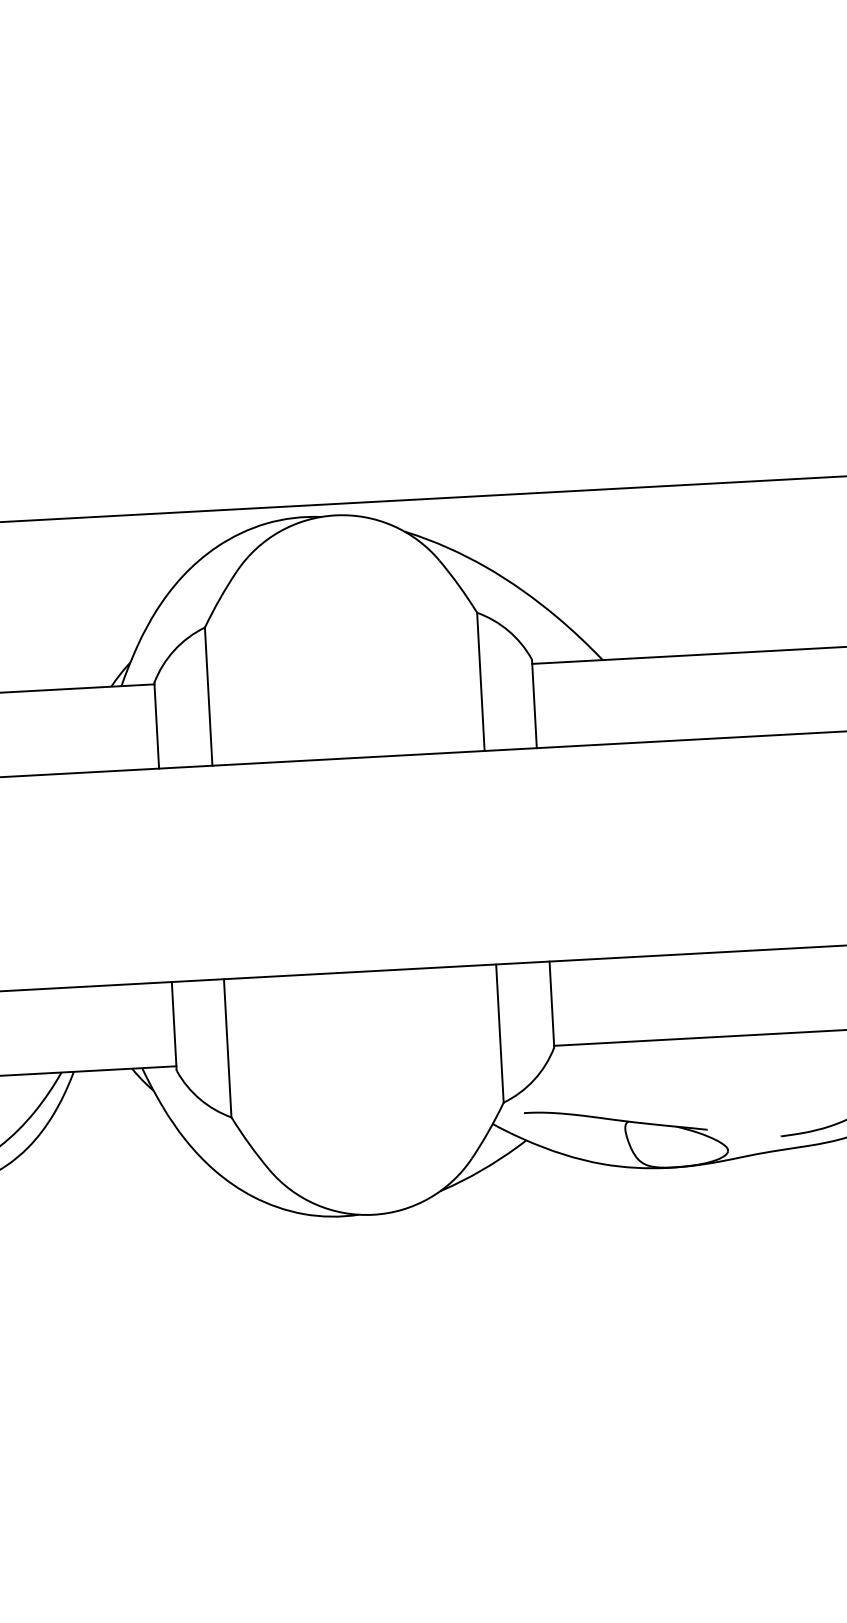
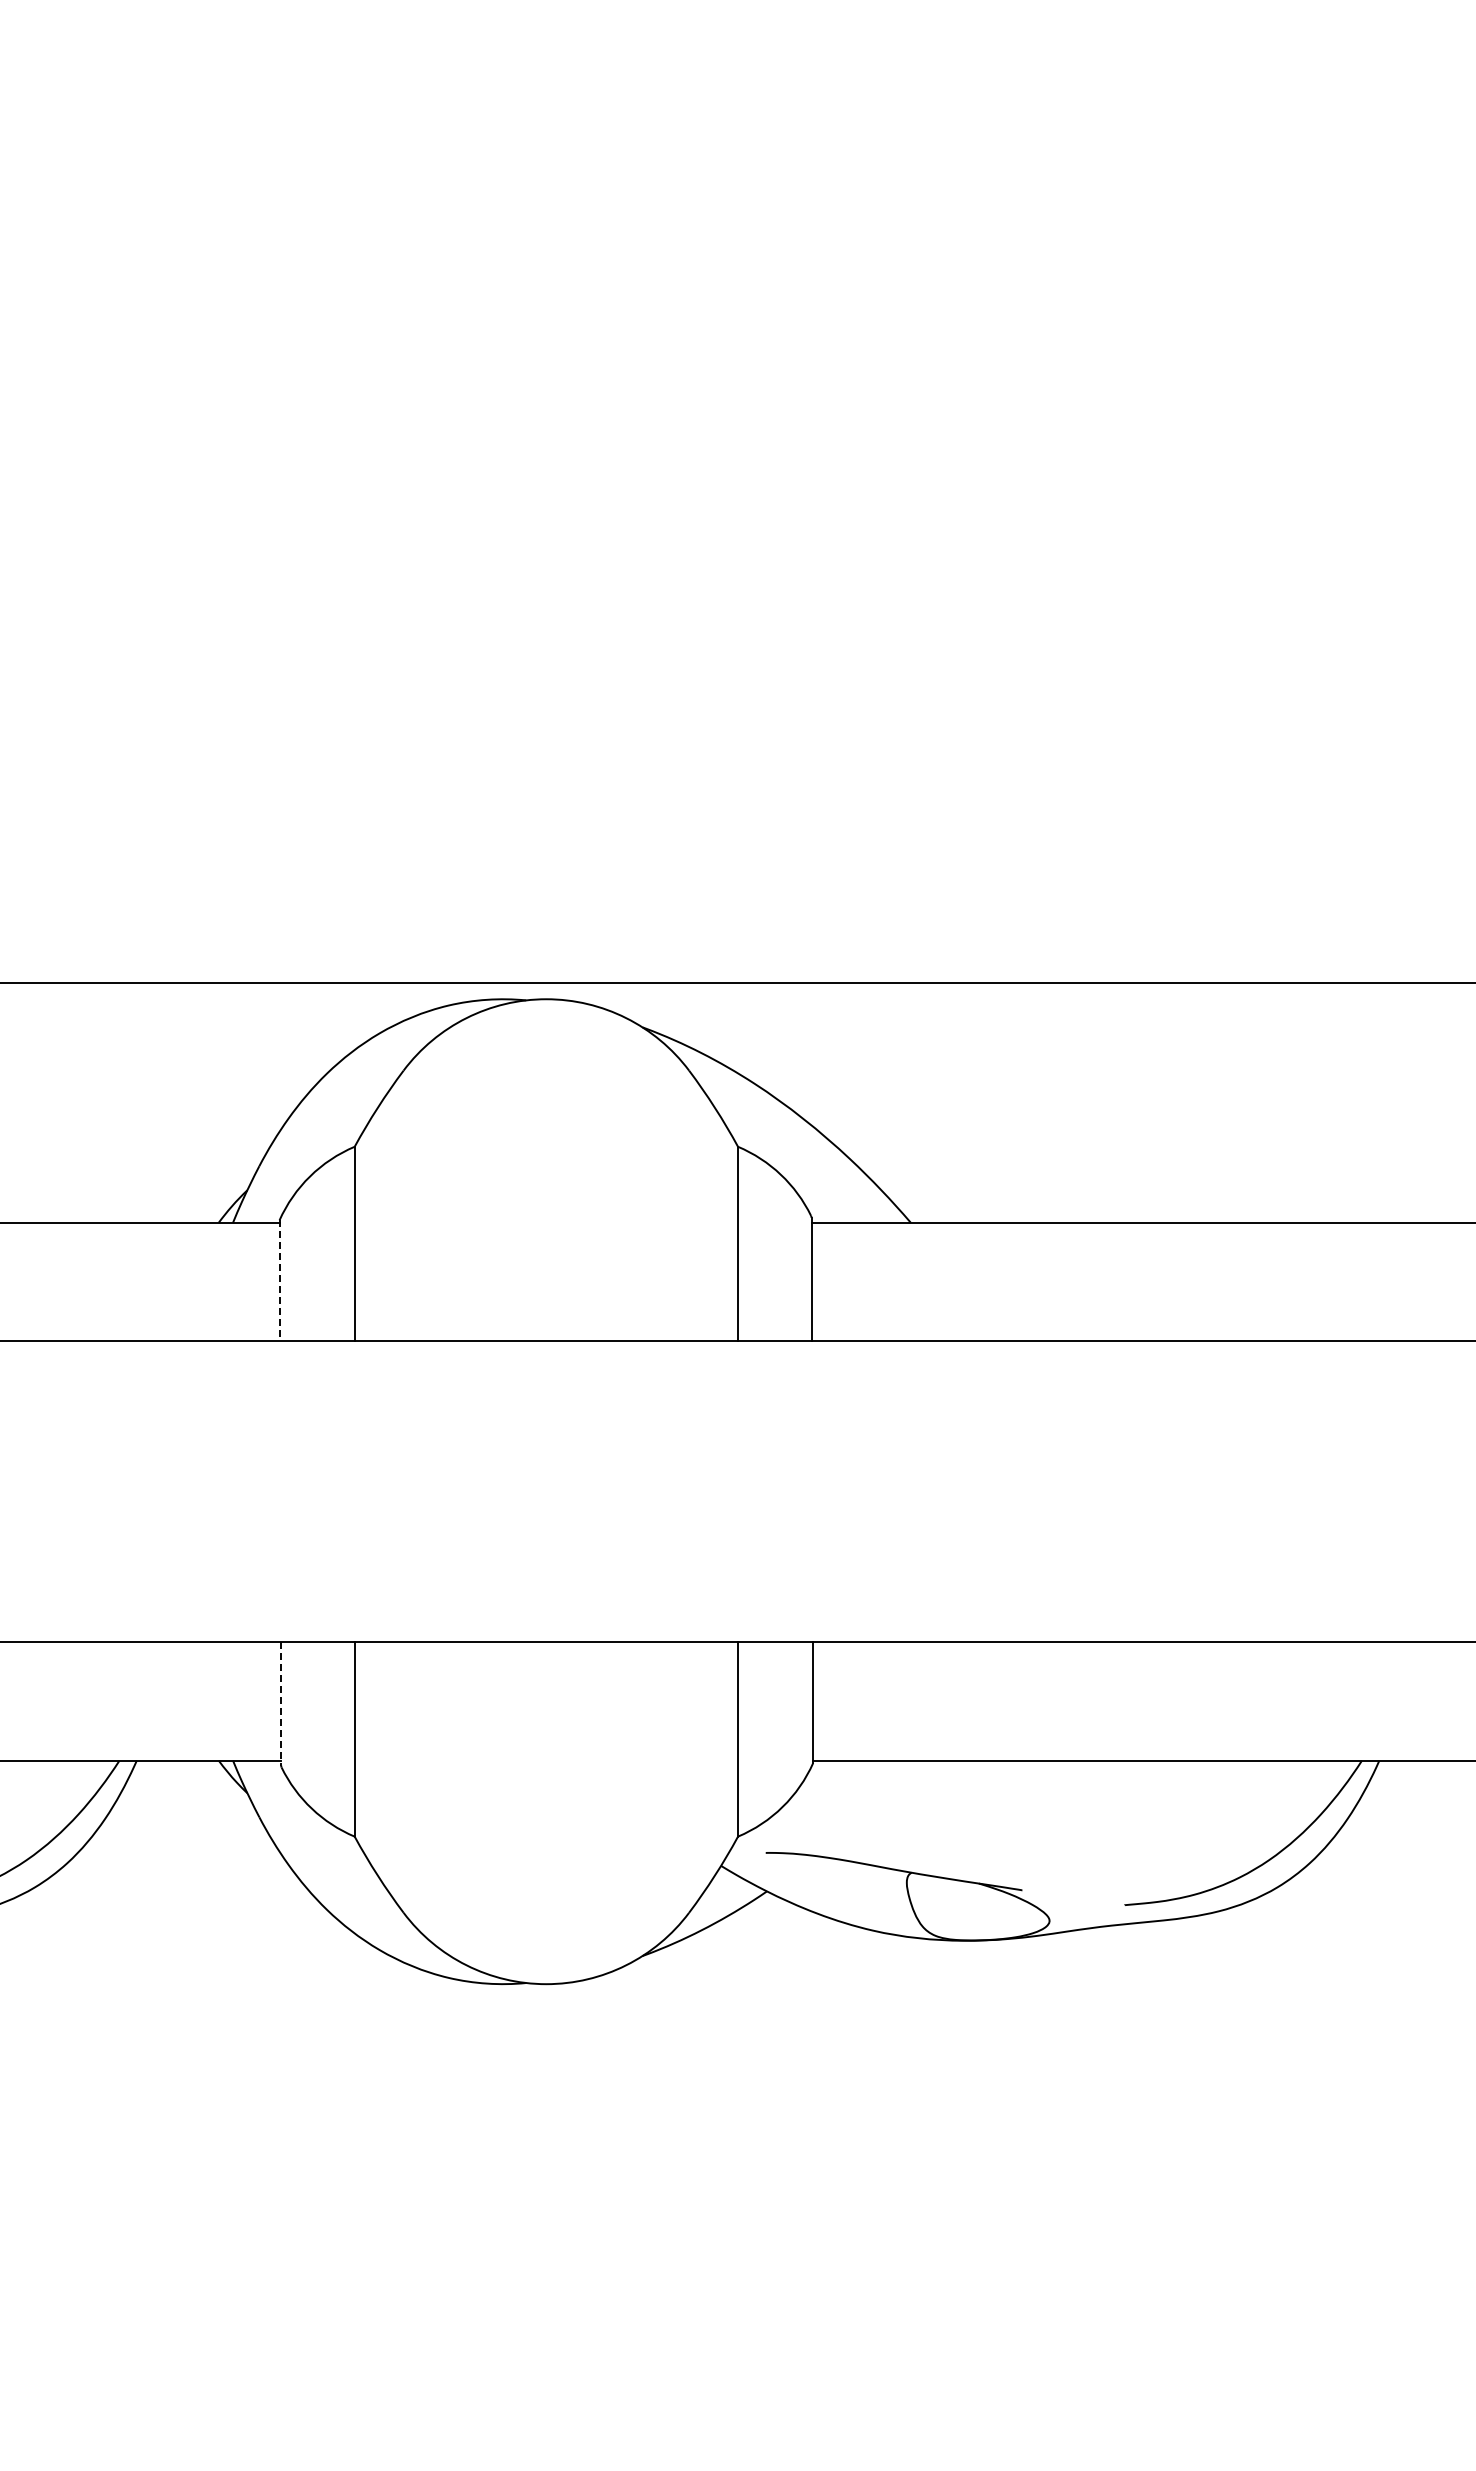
line: (156, 726) -> (279, 1281), solid -> dashed
line: (174, 1025) -> (281, 1703), solid -> dashed

